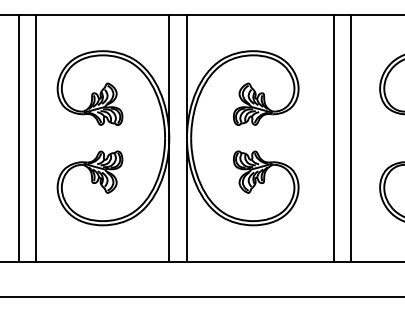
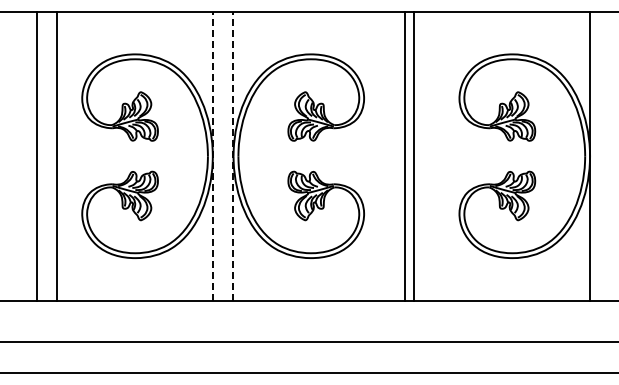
line: (351, 137) -> (413, 155), moved
line: (169, 138) -> (212, 156), solid -> dashed
line: (186, 138) -> (233, 156), solid -> dashed

